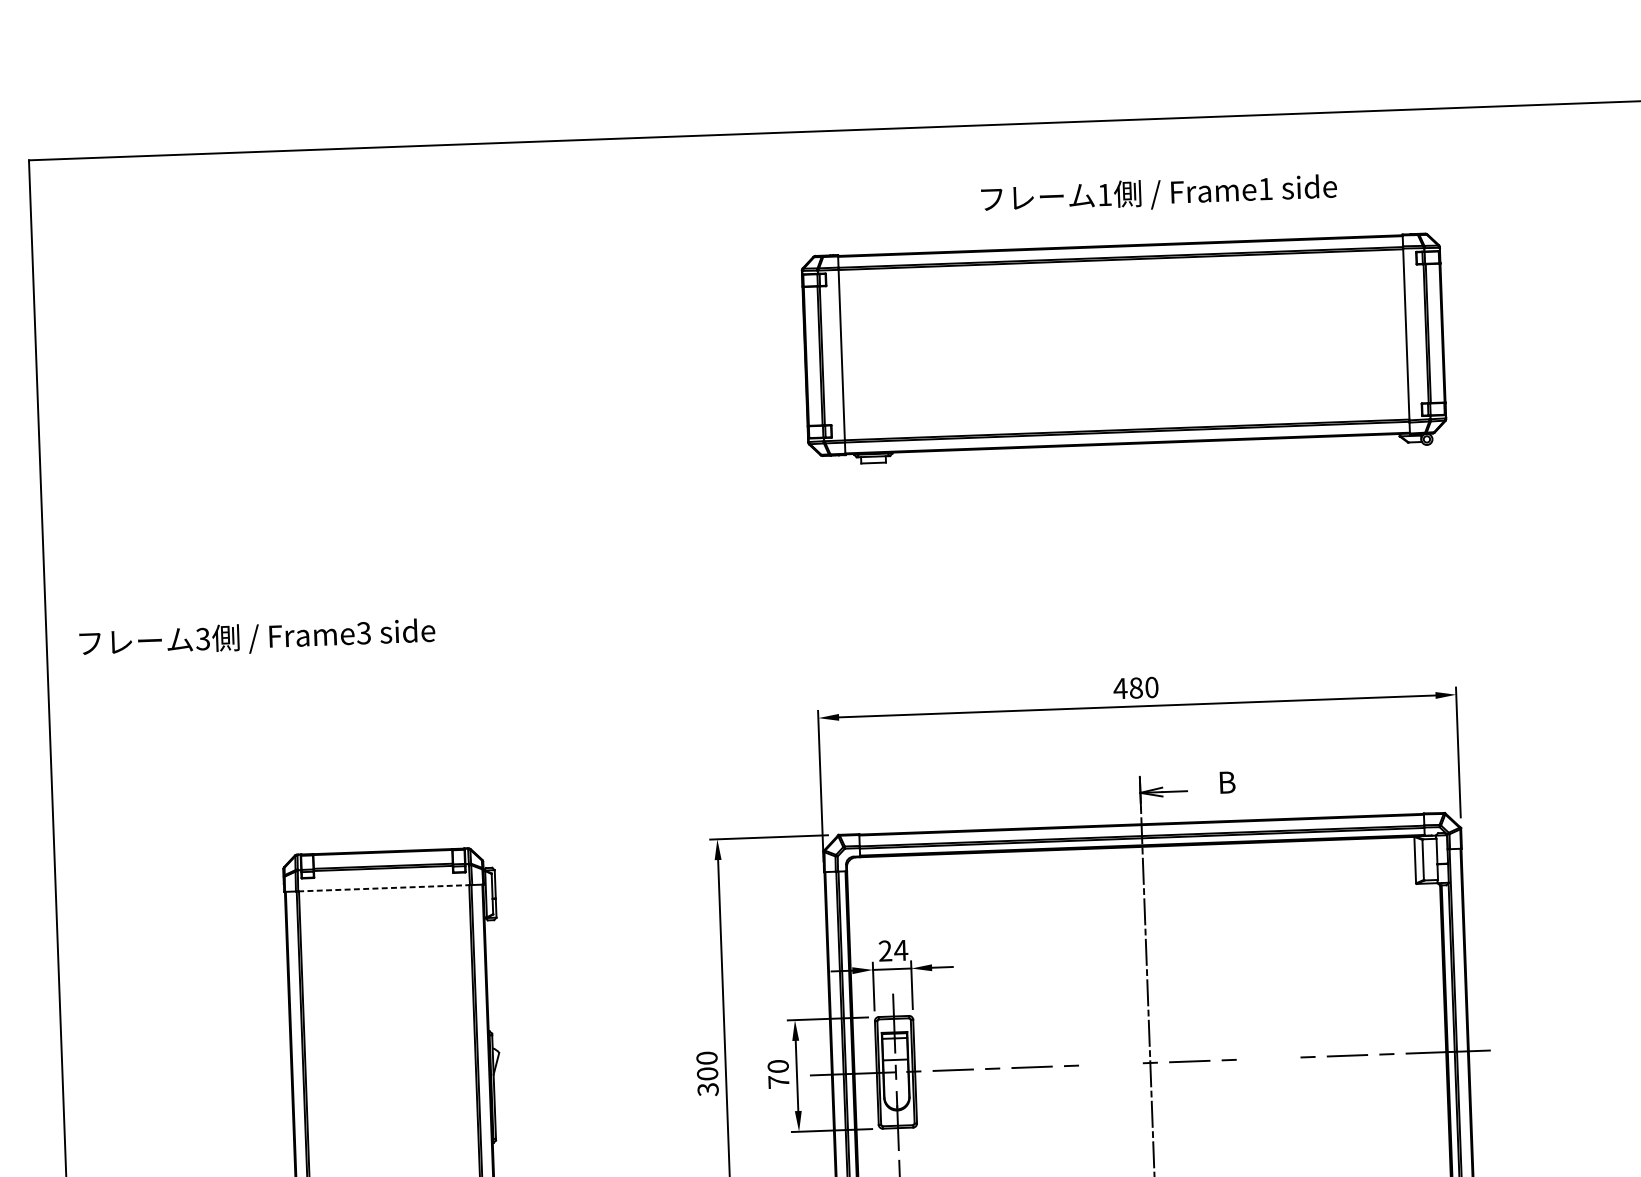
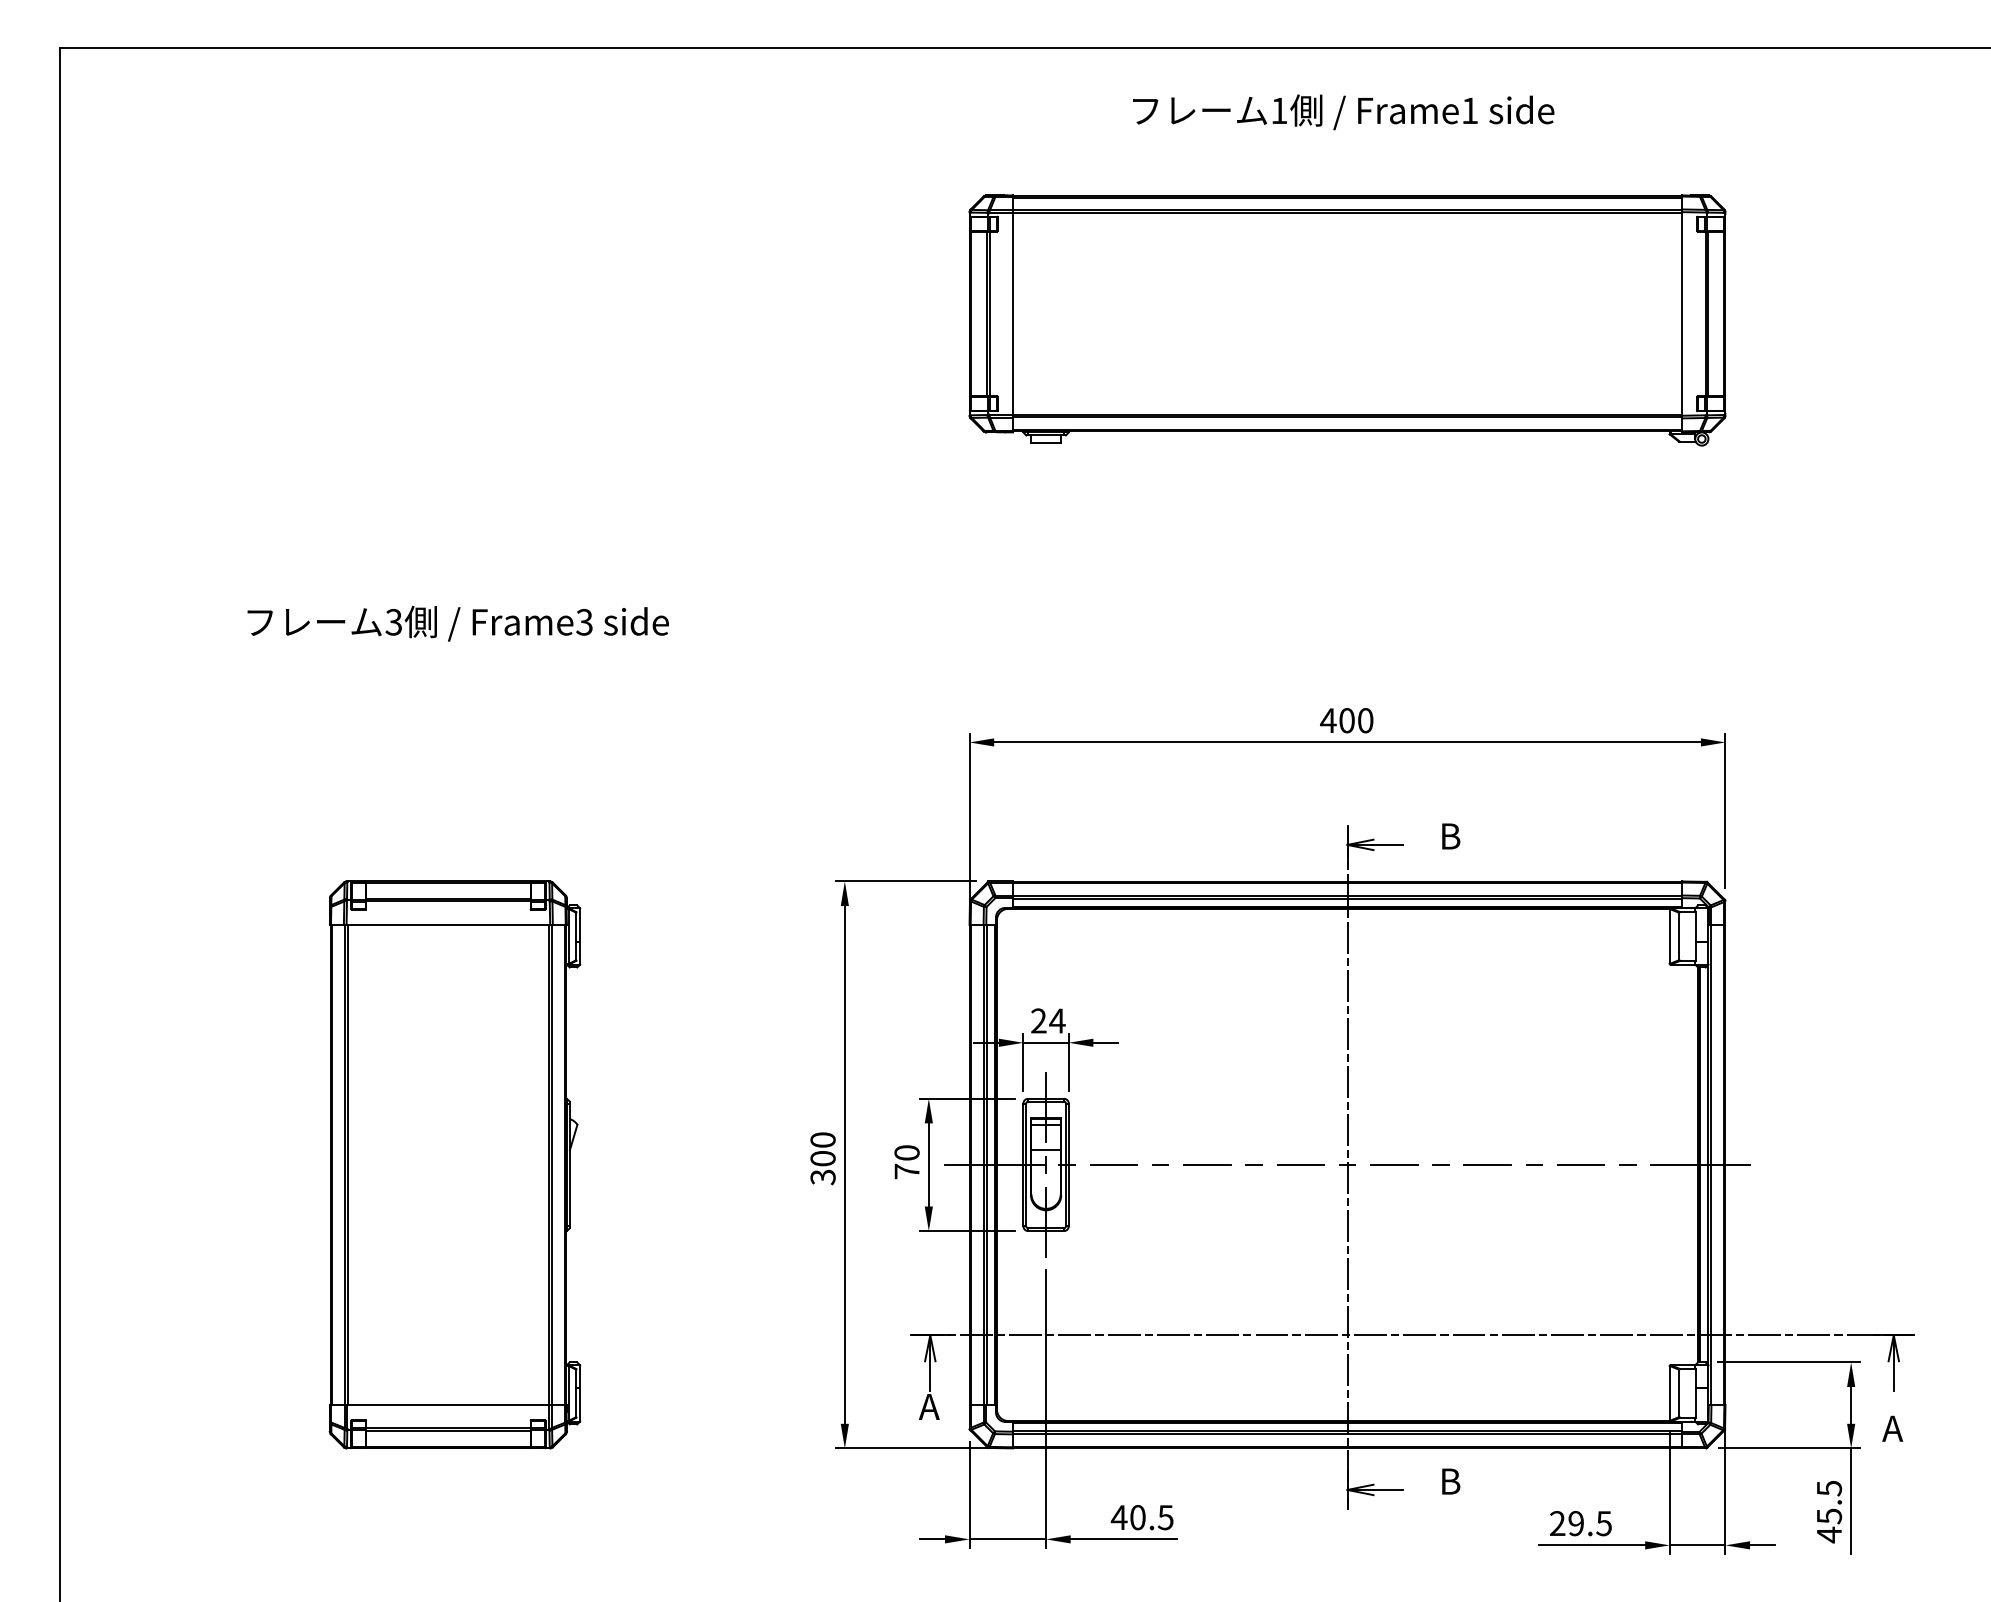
text: (1159, 194) -> (1343, 112), moved
text: (256, 638) -> (457, 623), moved
text: (1135, 687) -> (1346, 720), 480 -> 400
line: (384, 887) -> (448, 924), dashed -> solid
line: (1268, 1058) -> (1487, 1164), added
line: (1110, 1064) -> (1300, 1164), added

